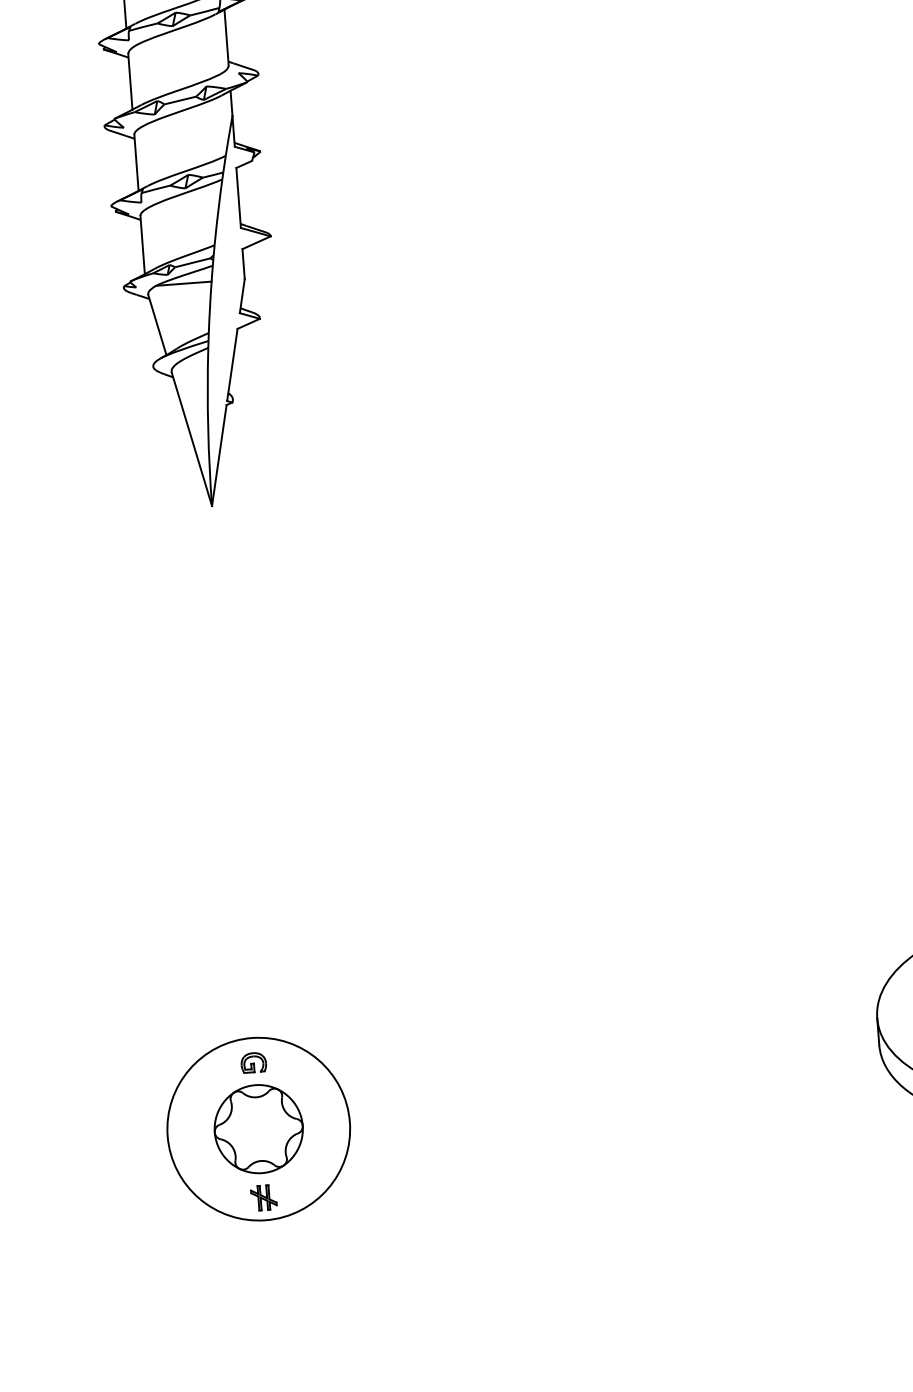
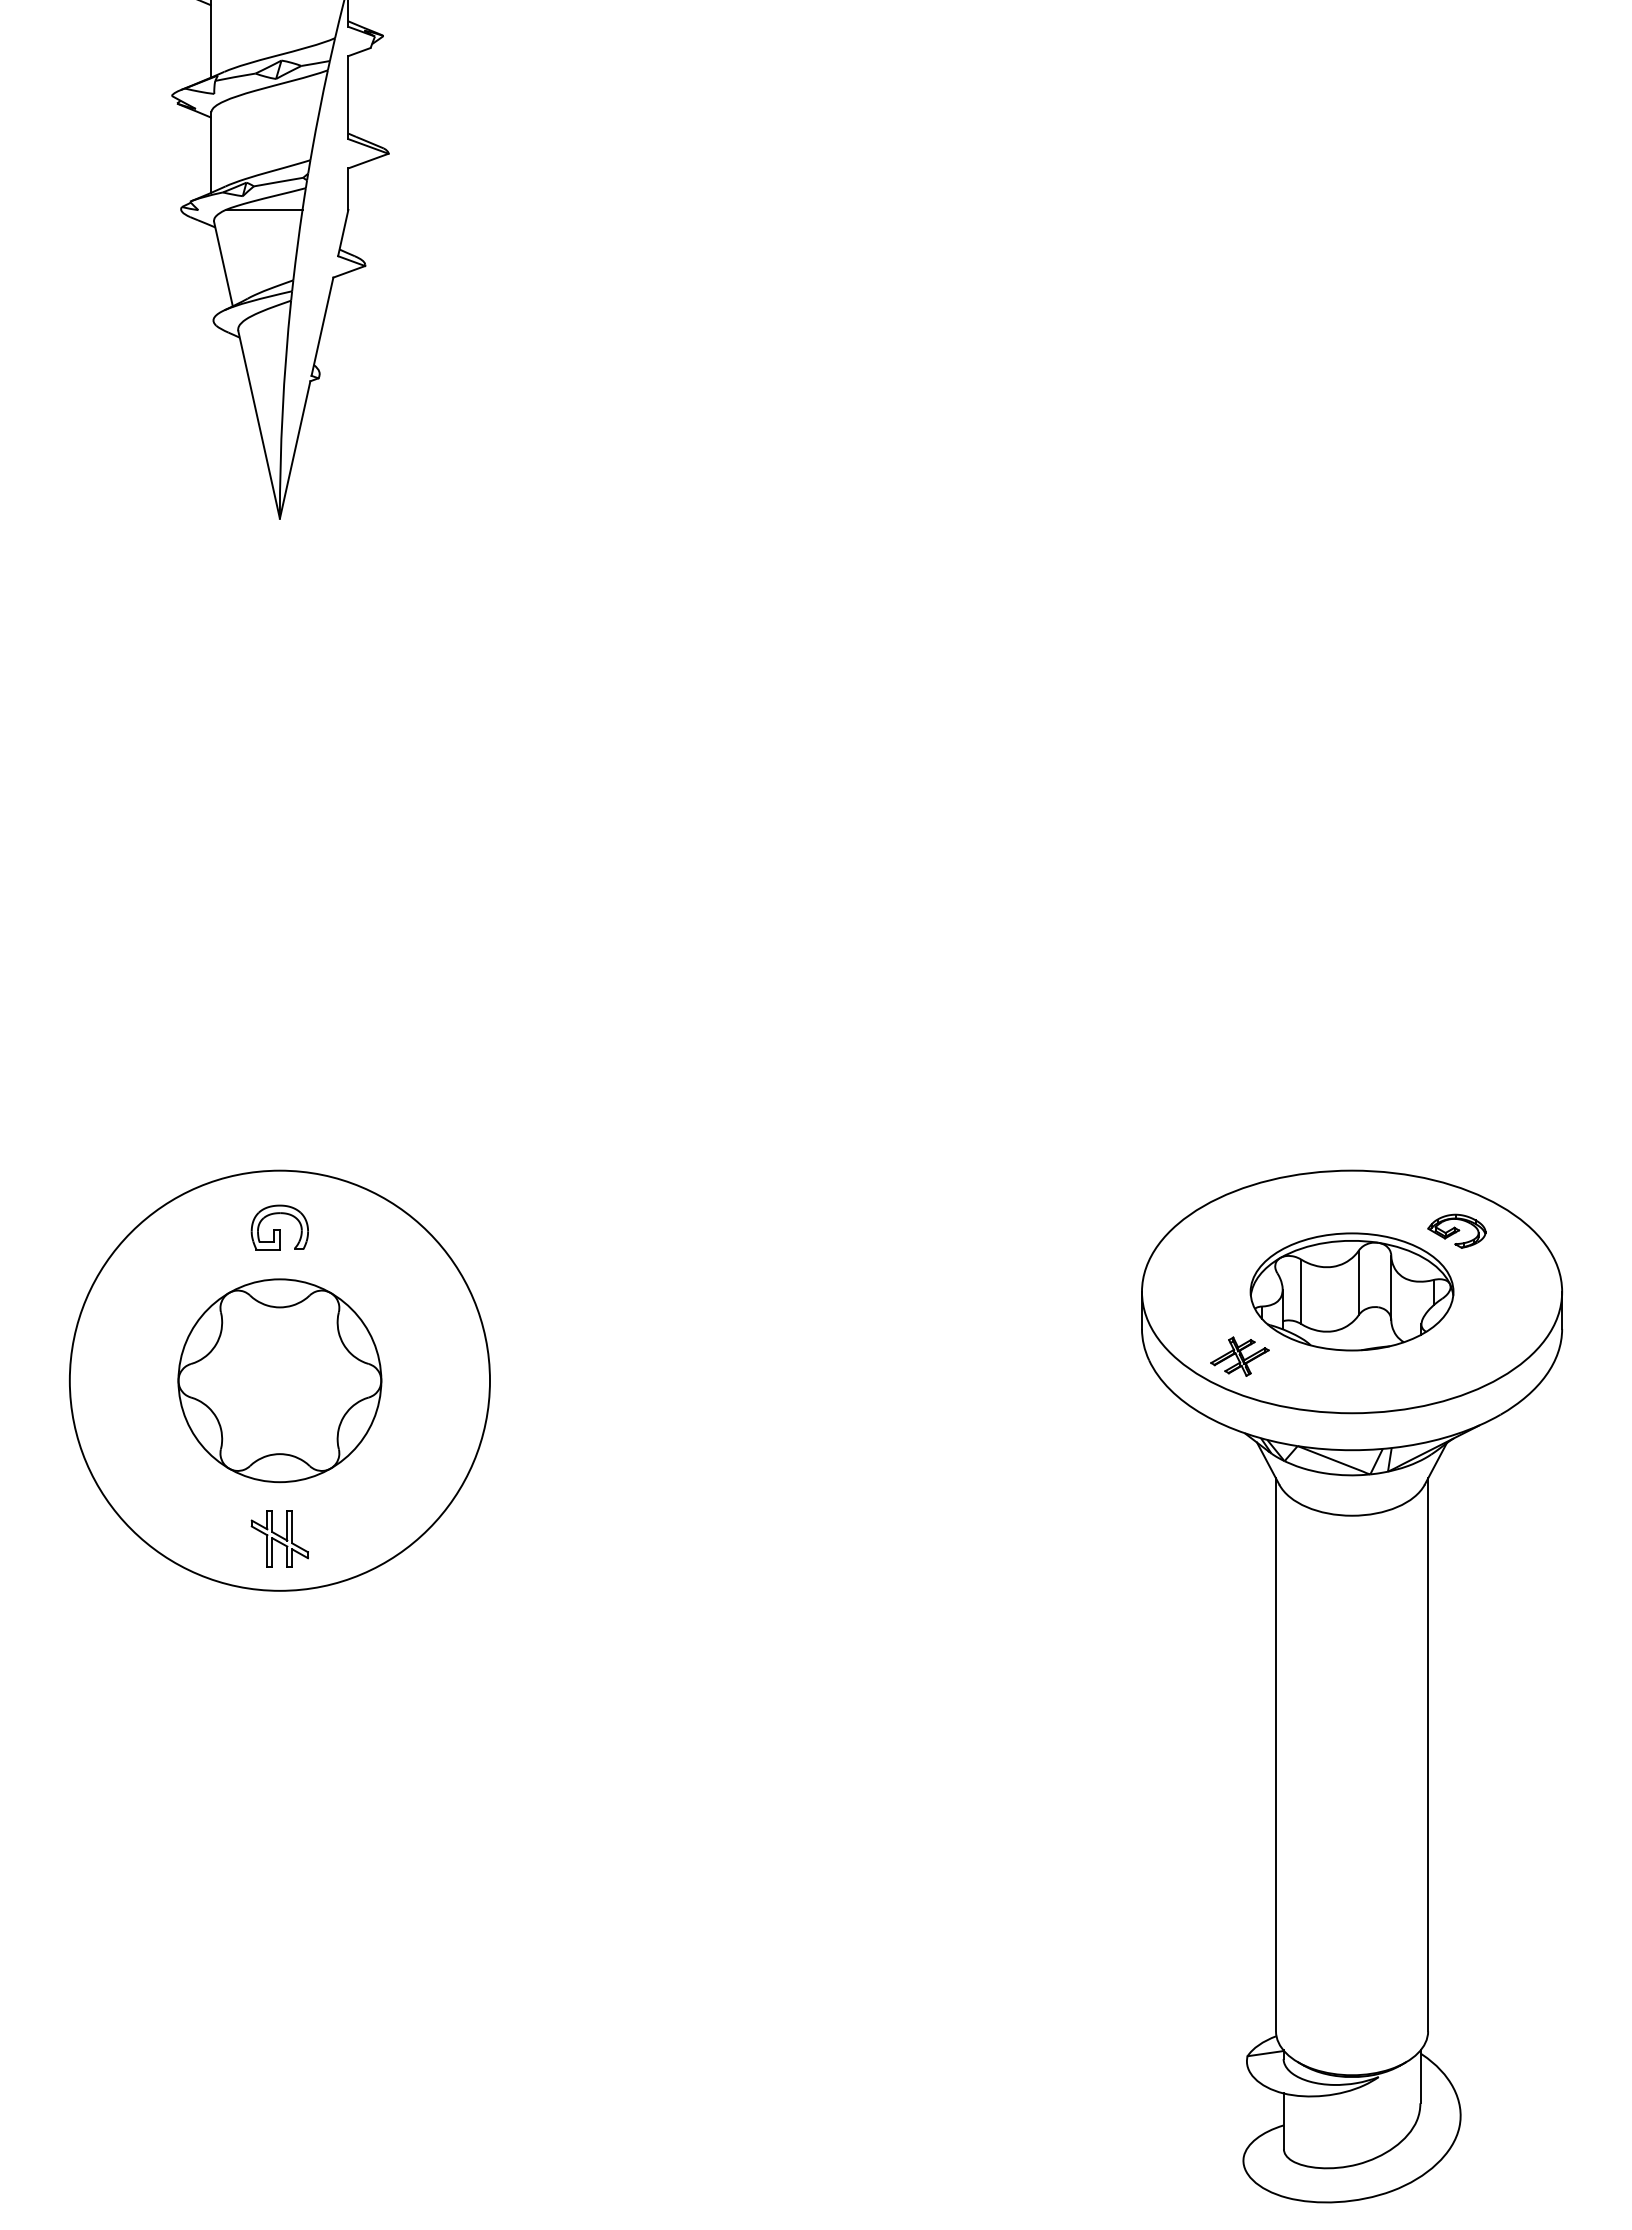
part: (258, 1129) -> (279, 1380), size x1.67

